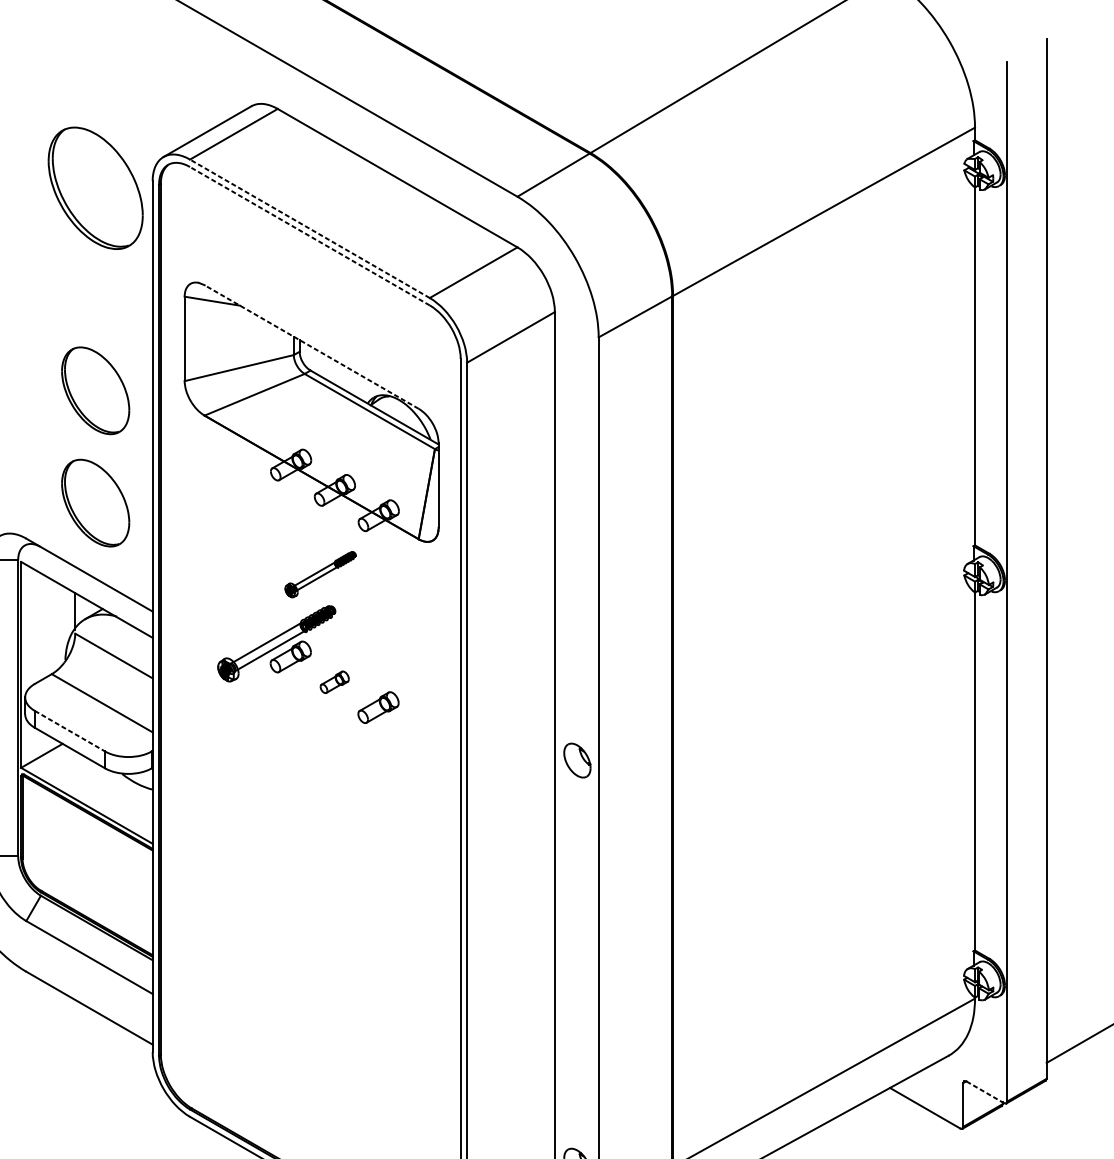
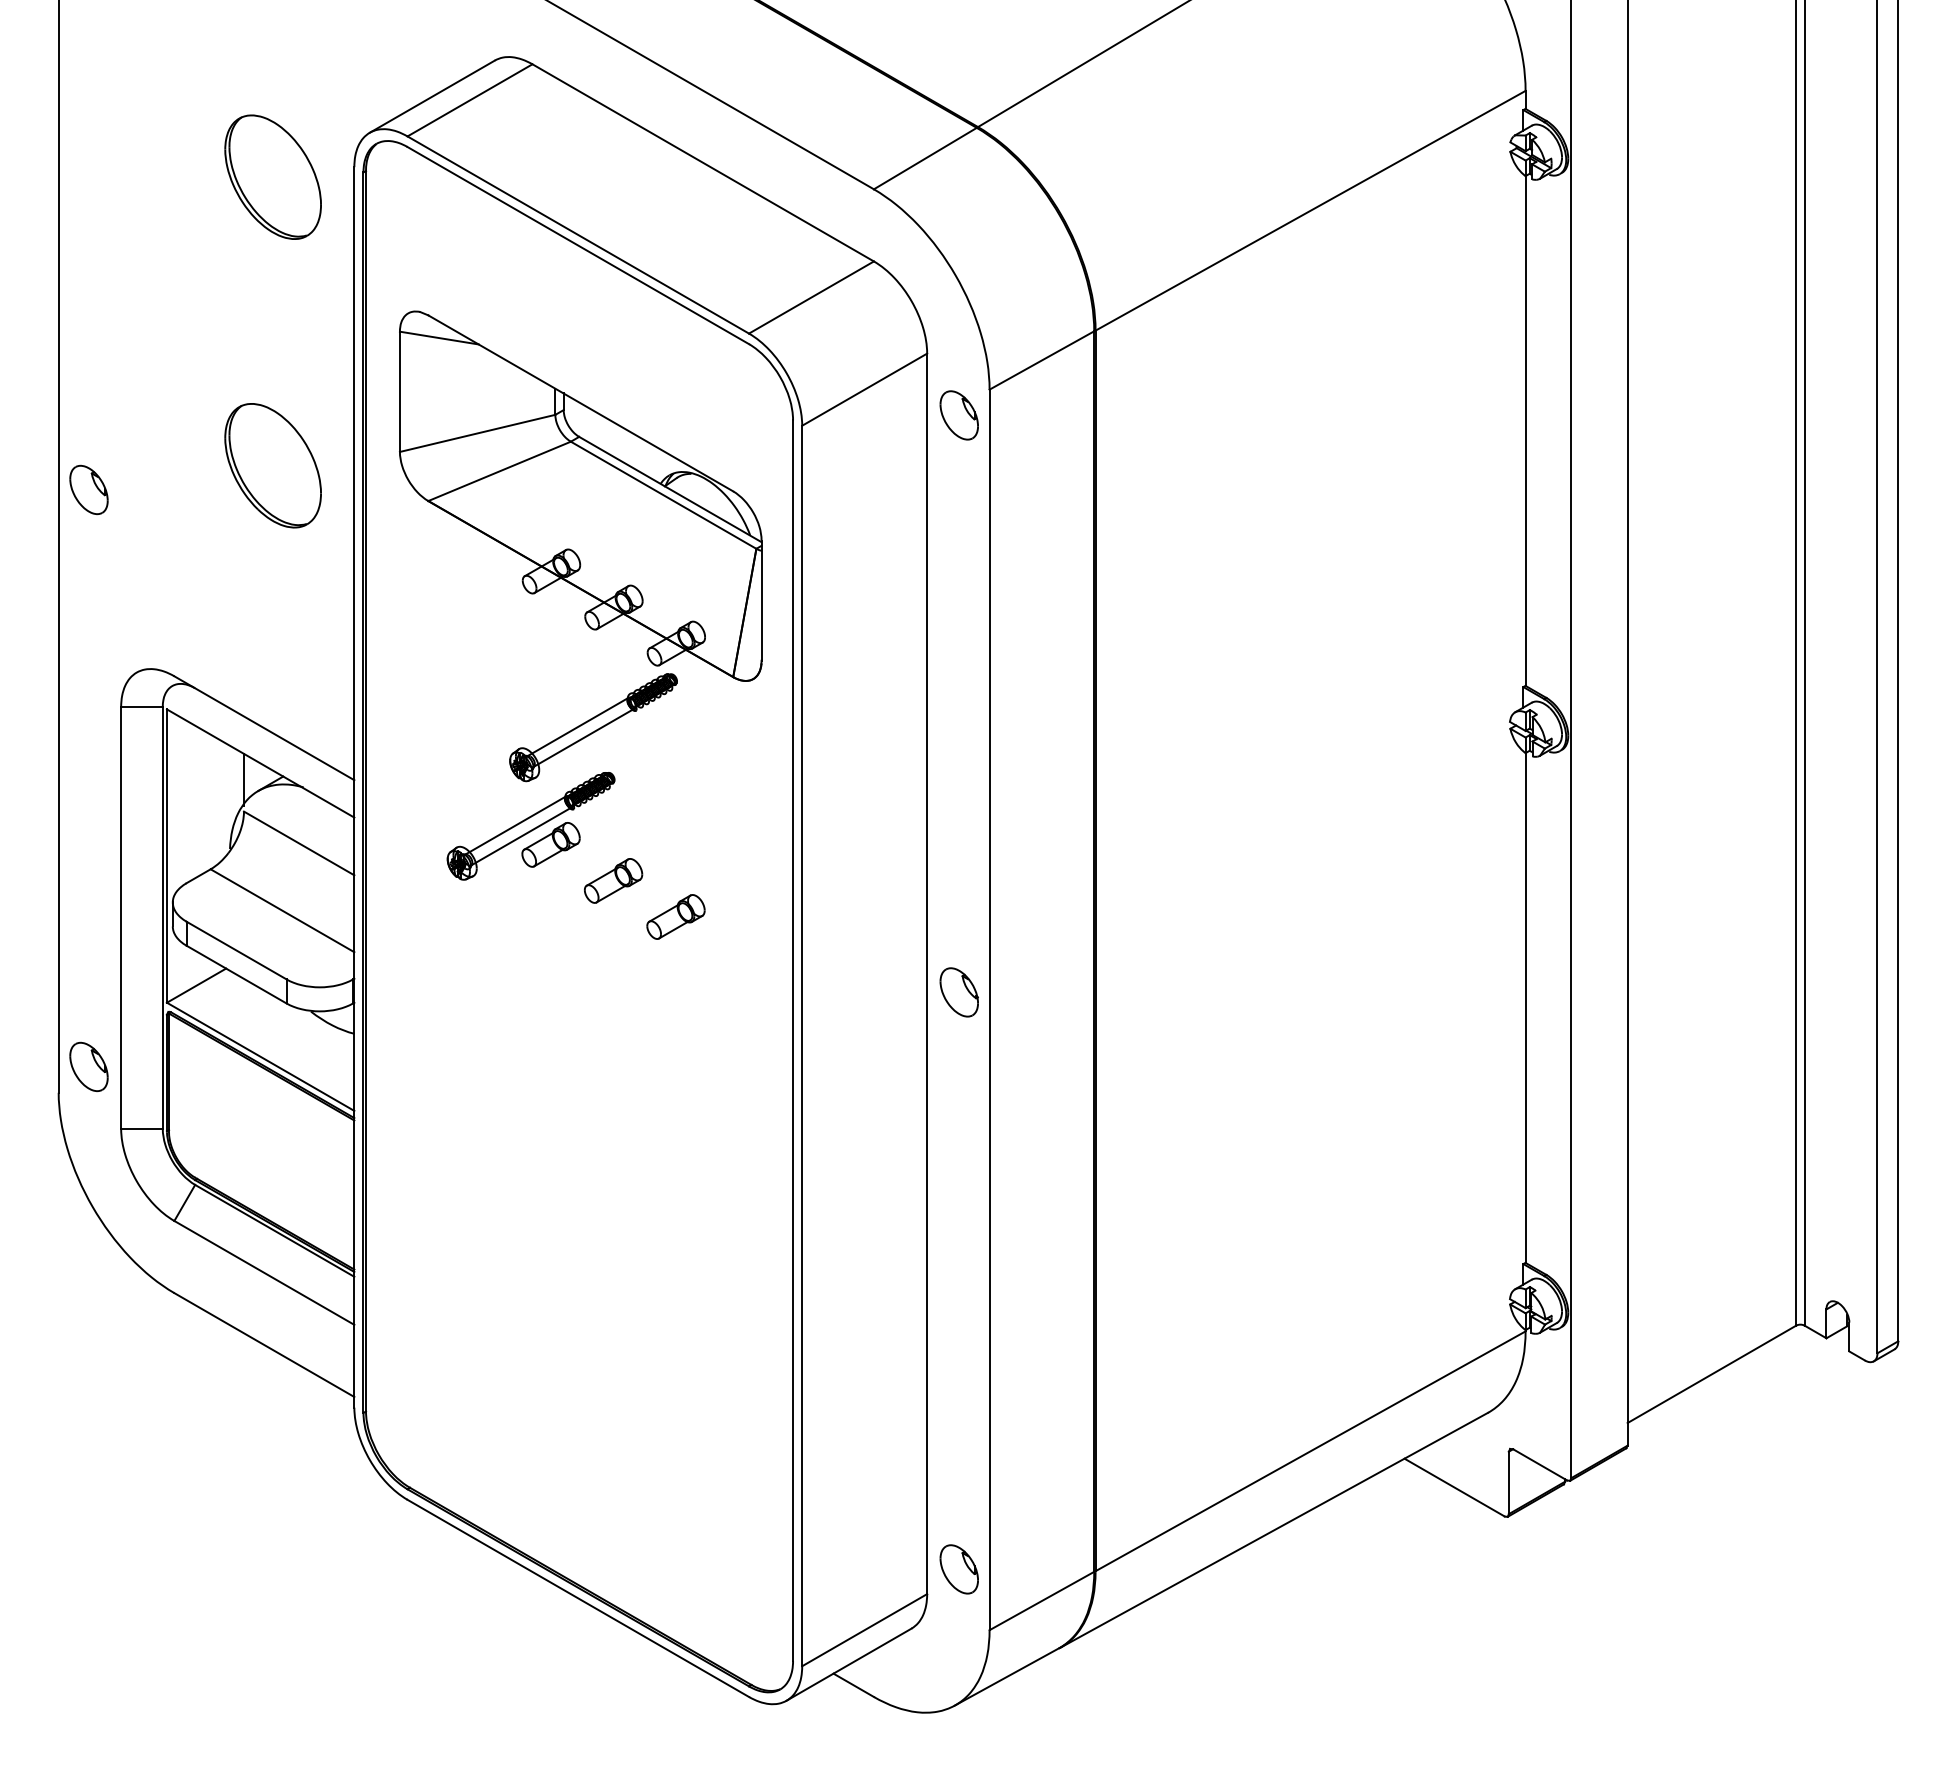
part: (95, 187) -> (272, 176), size x0.71
line: (309, 228) -> (577, 234), dashed -> solid
line: (309, 236) -> (577, 245), dashed -> solid
line: (311, 347) -> (580, 403), dashed -> solid
part: (576, 355) -> (958, 415), added
part: (95, 502) -> (272, 625), removed
part: (320, 574) -> (593, 727), size x1.67
part: (334, 682) -> (613, 880), size x1.43
line: (69, 731) -> (236, 950), dashed -> solid
line: (984, 1092) -> (1539, 1464), dashed -> solid

